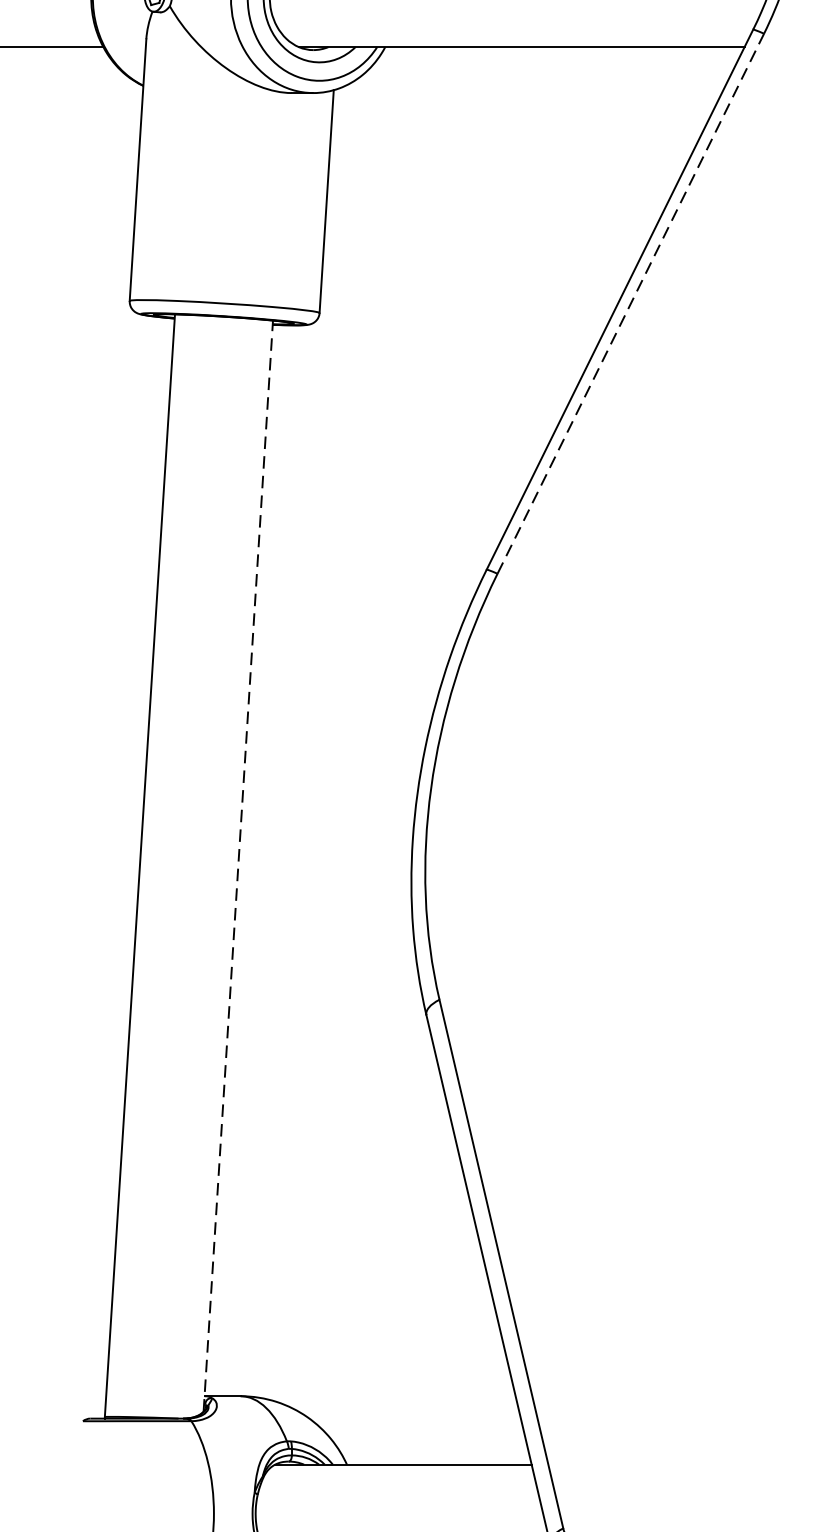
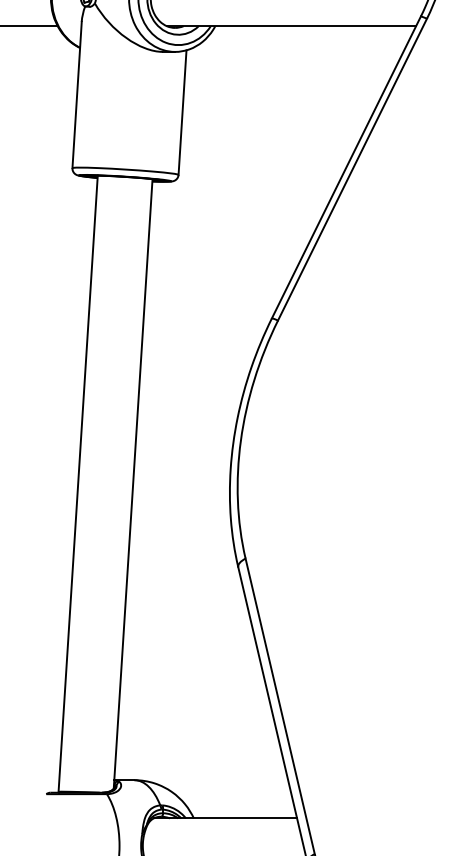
line: (630, 303) -> (352, 169), dashed -> solid
line: (238, 865) -> (133, 483), dashed -> solid

